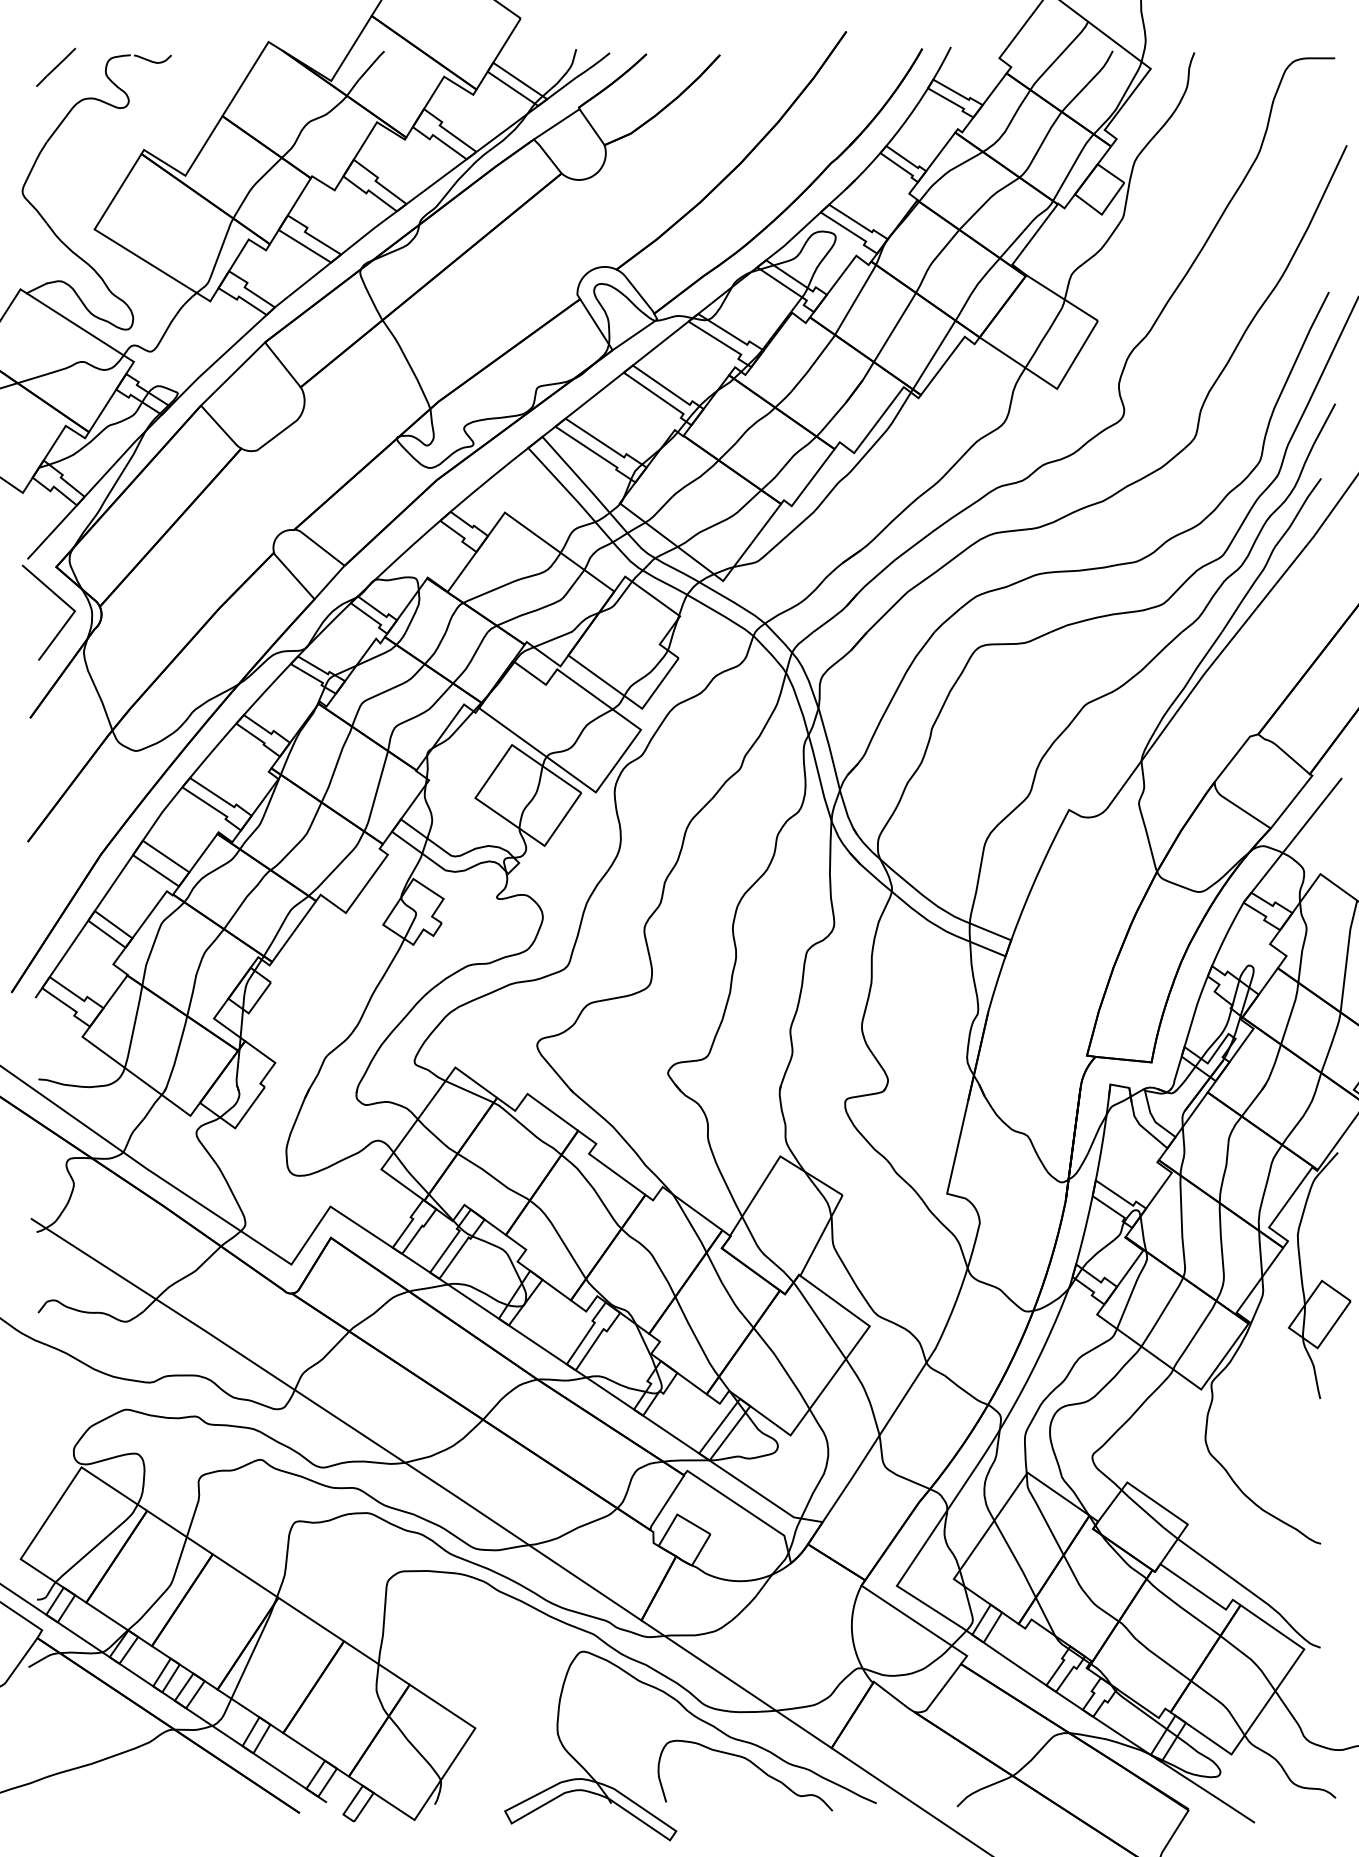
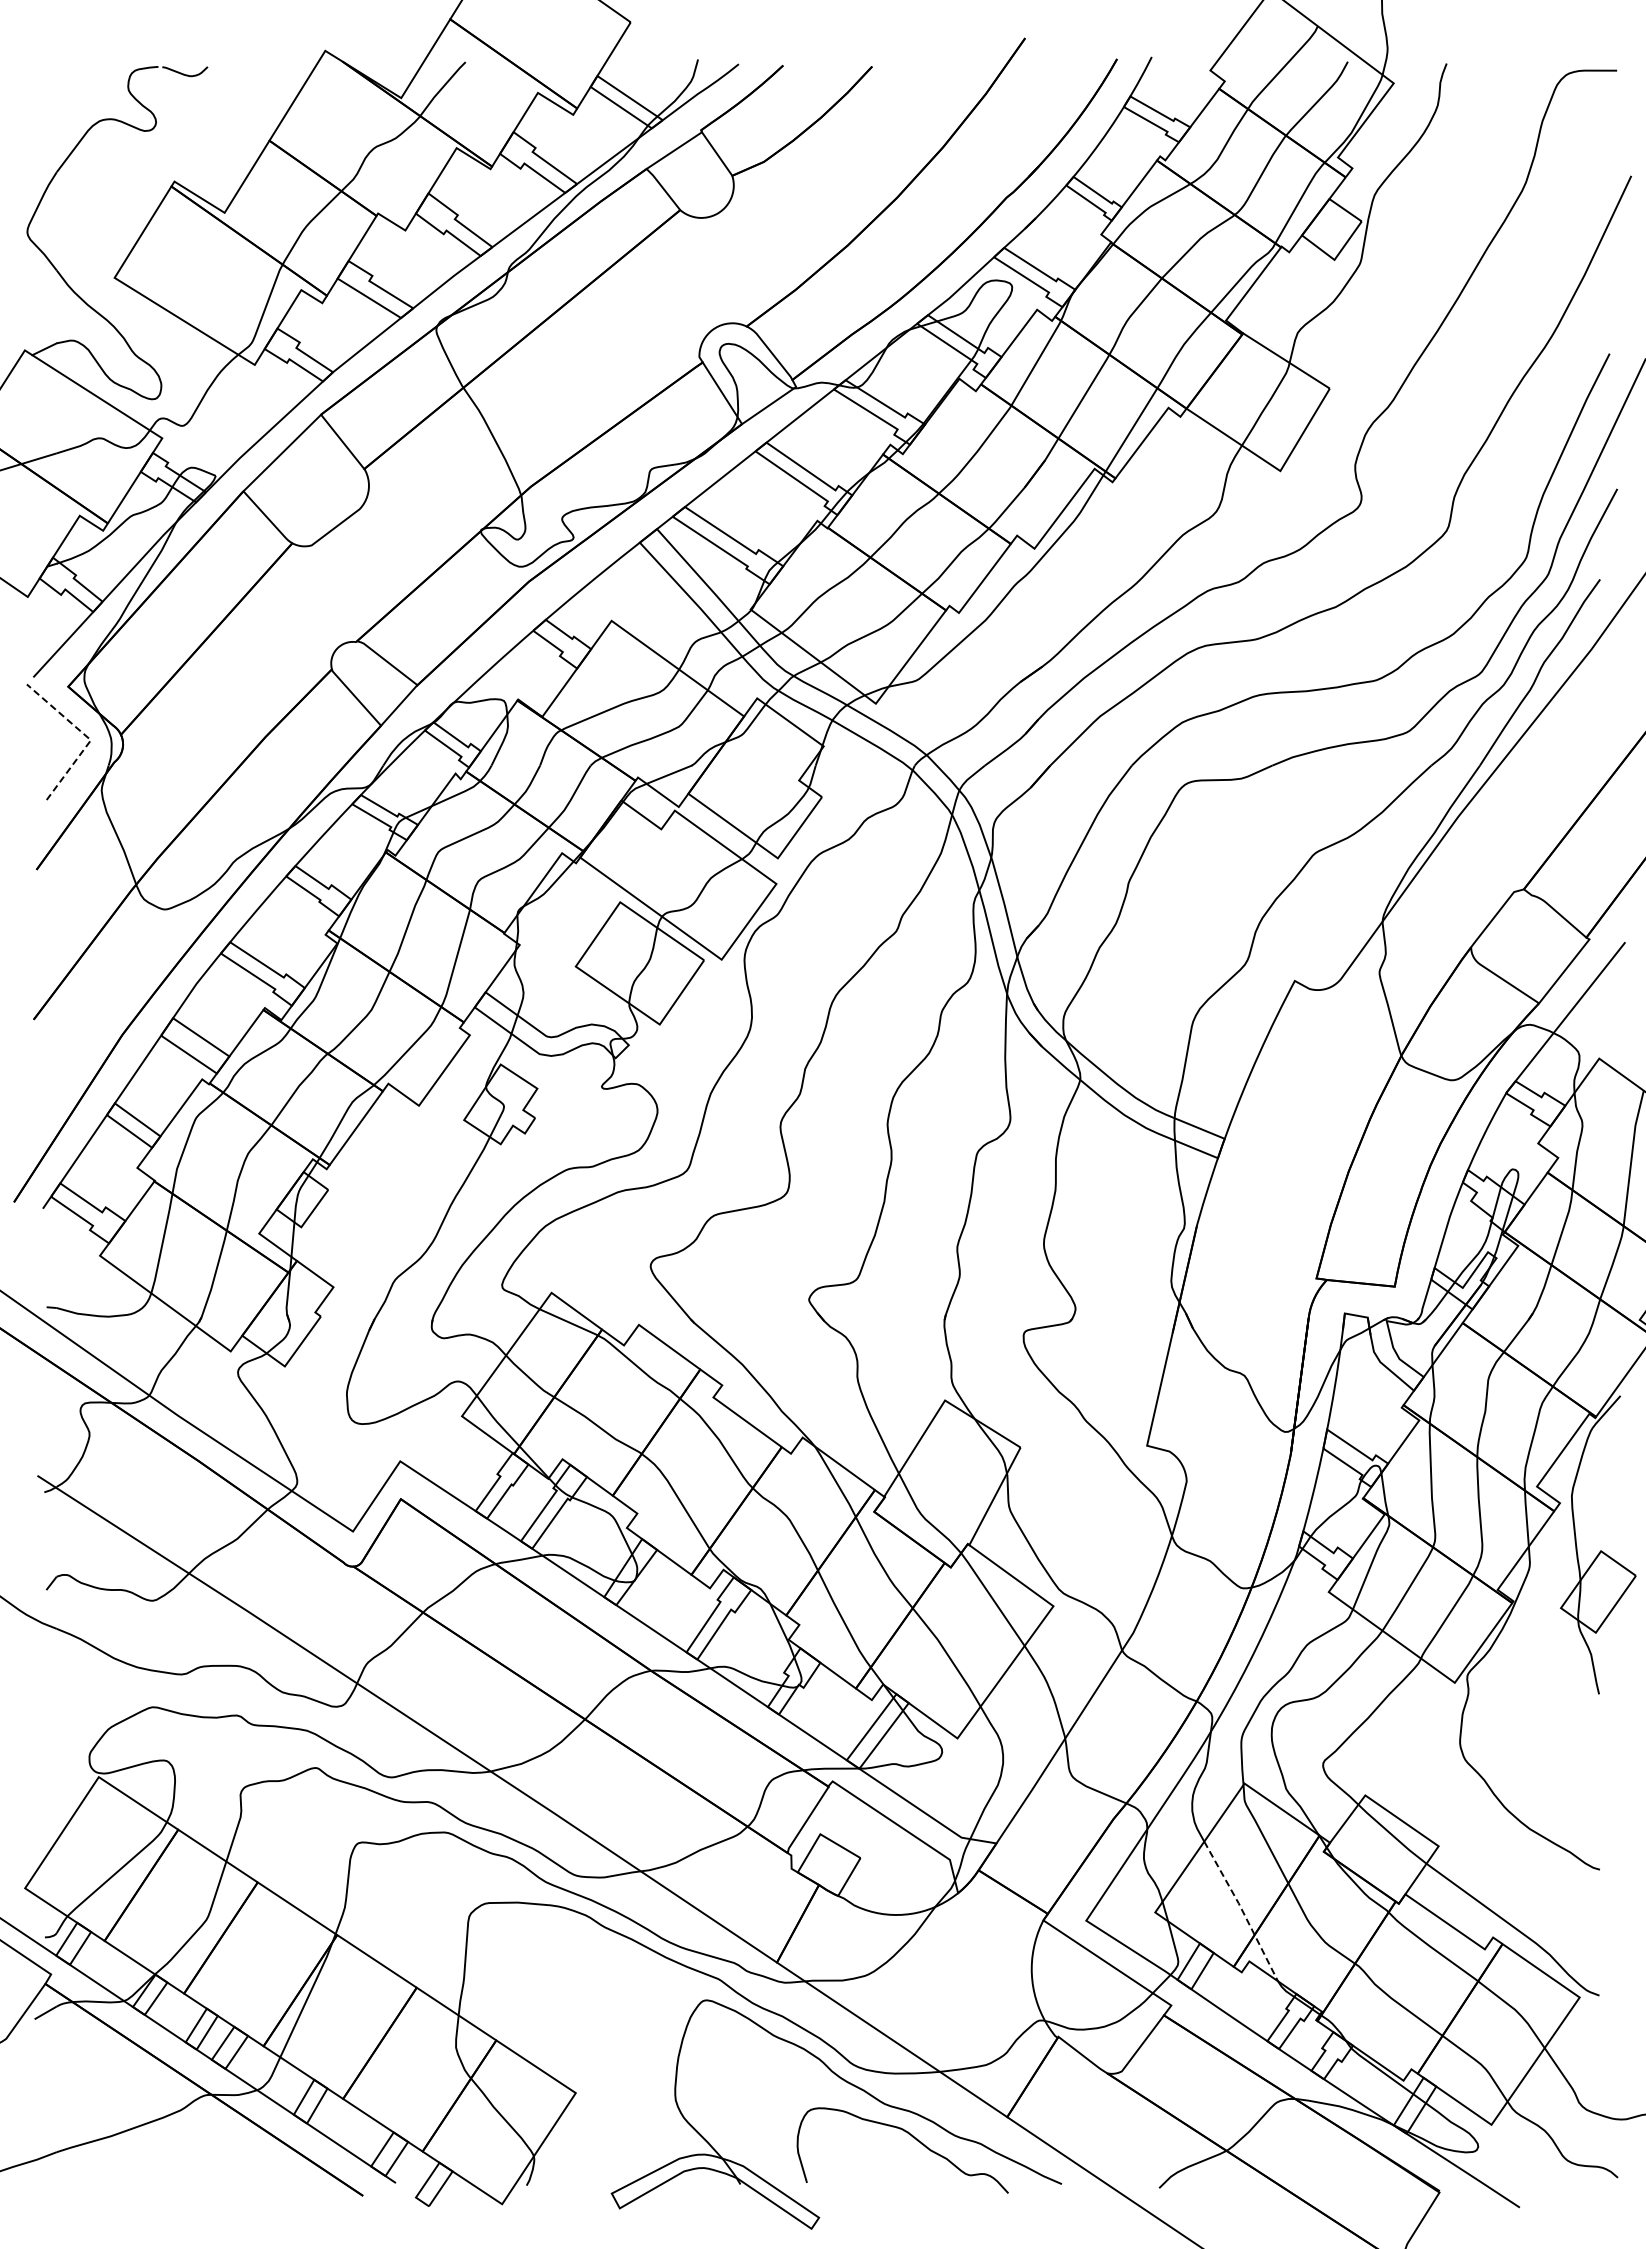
line: (55, 67) -> (67, 81), removed
line: (72, 608) -> (87, 736), solid -> dashed
line: (1025, 1577) -> (1242, 1910), solid -> dashed

